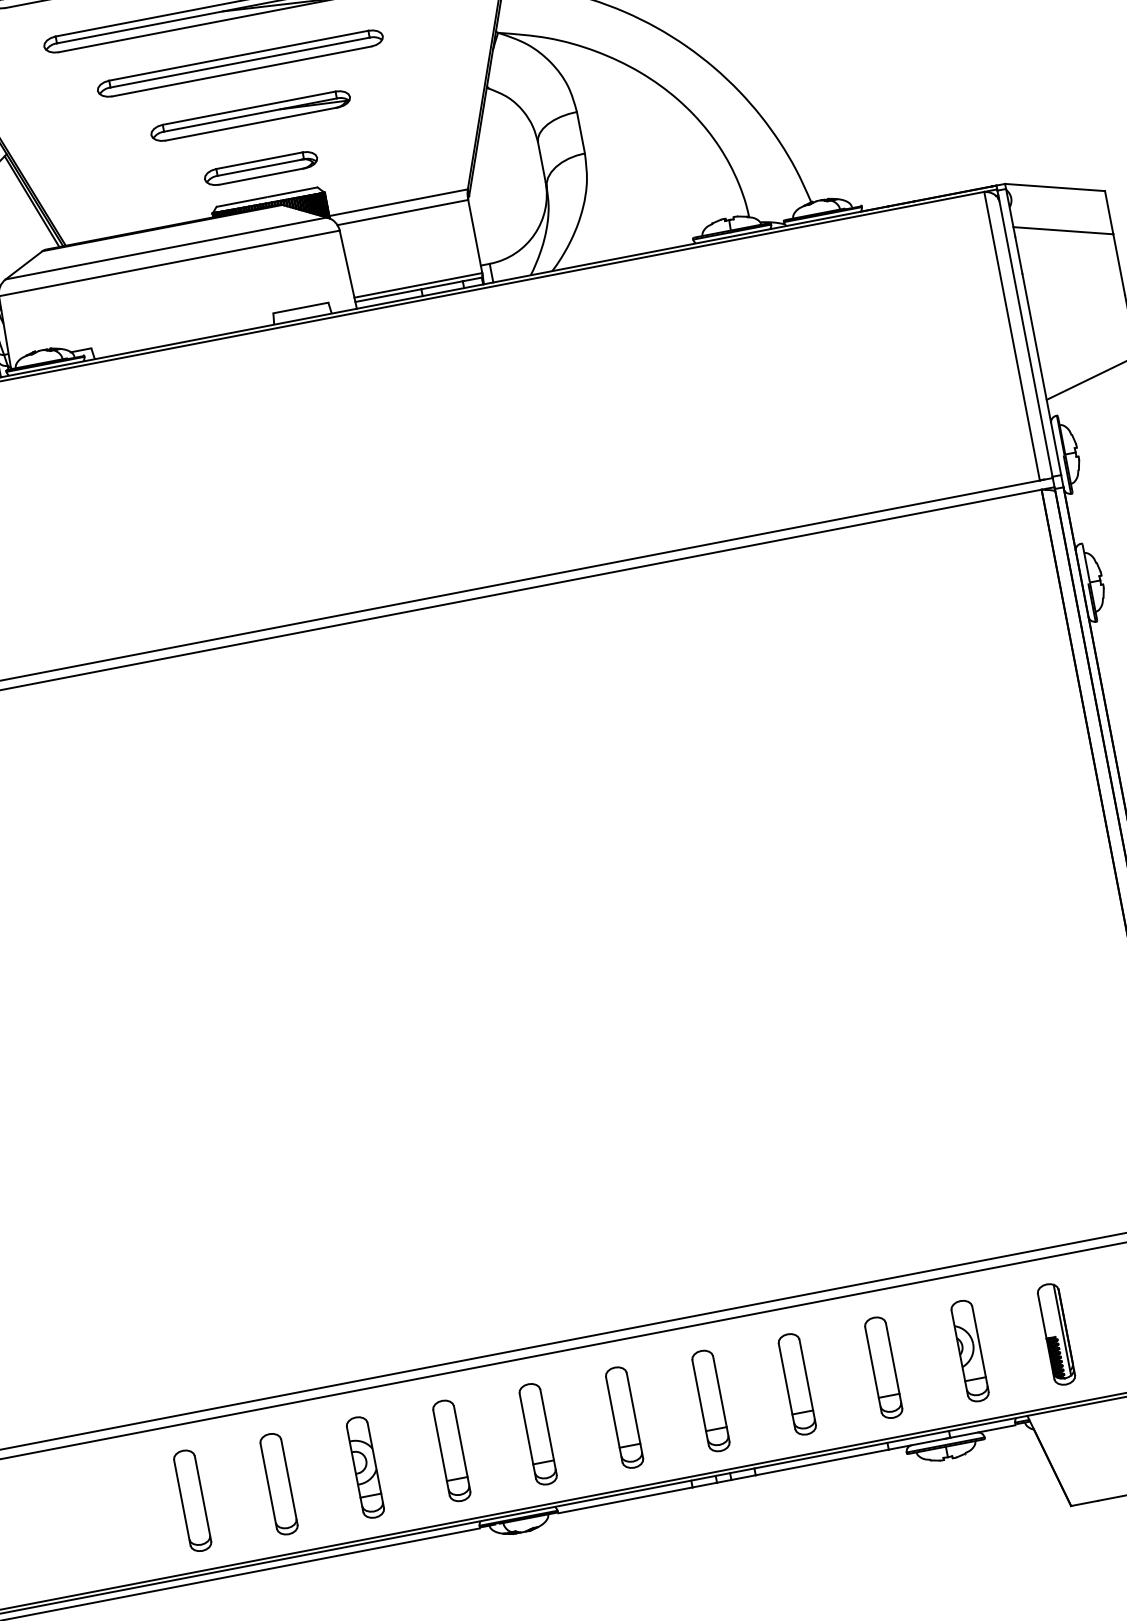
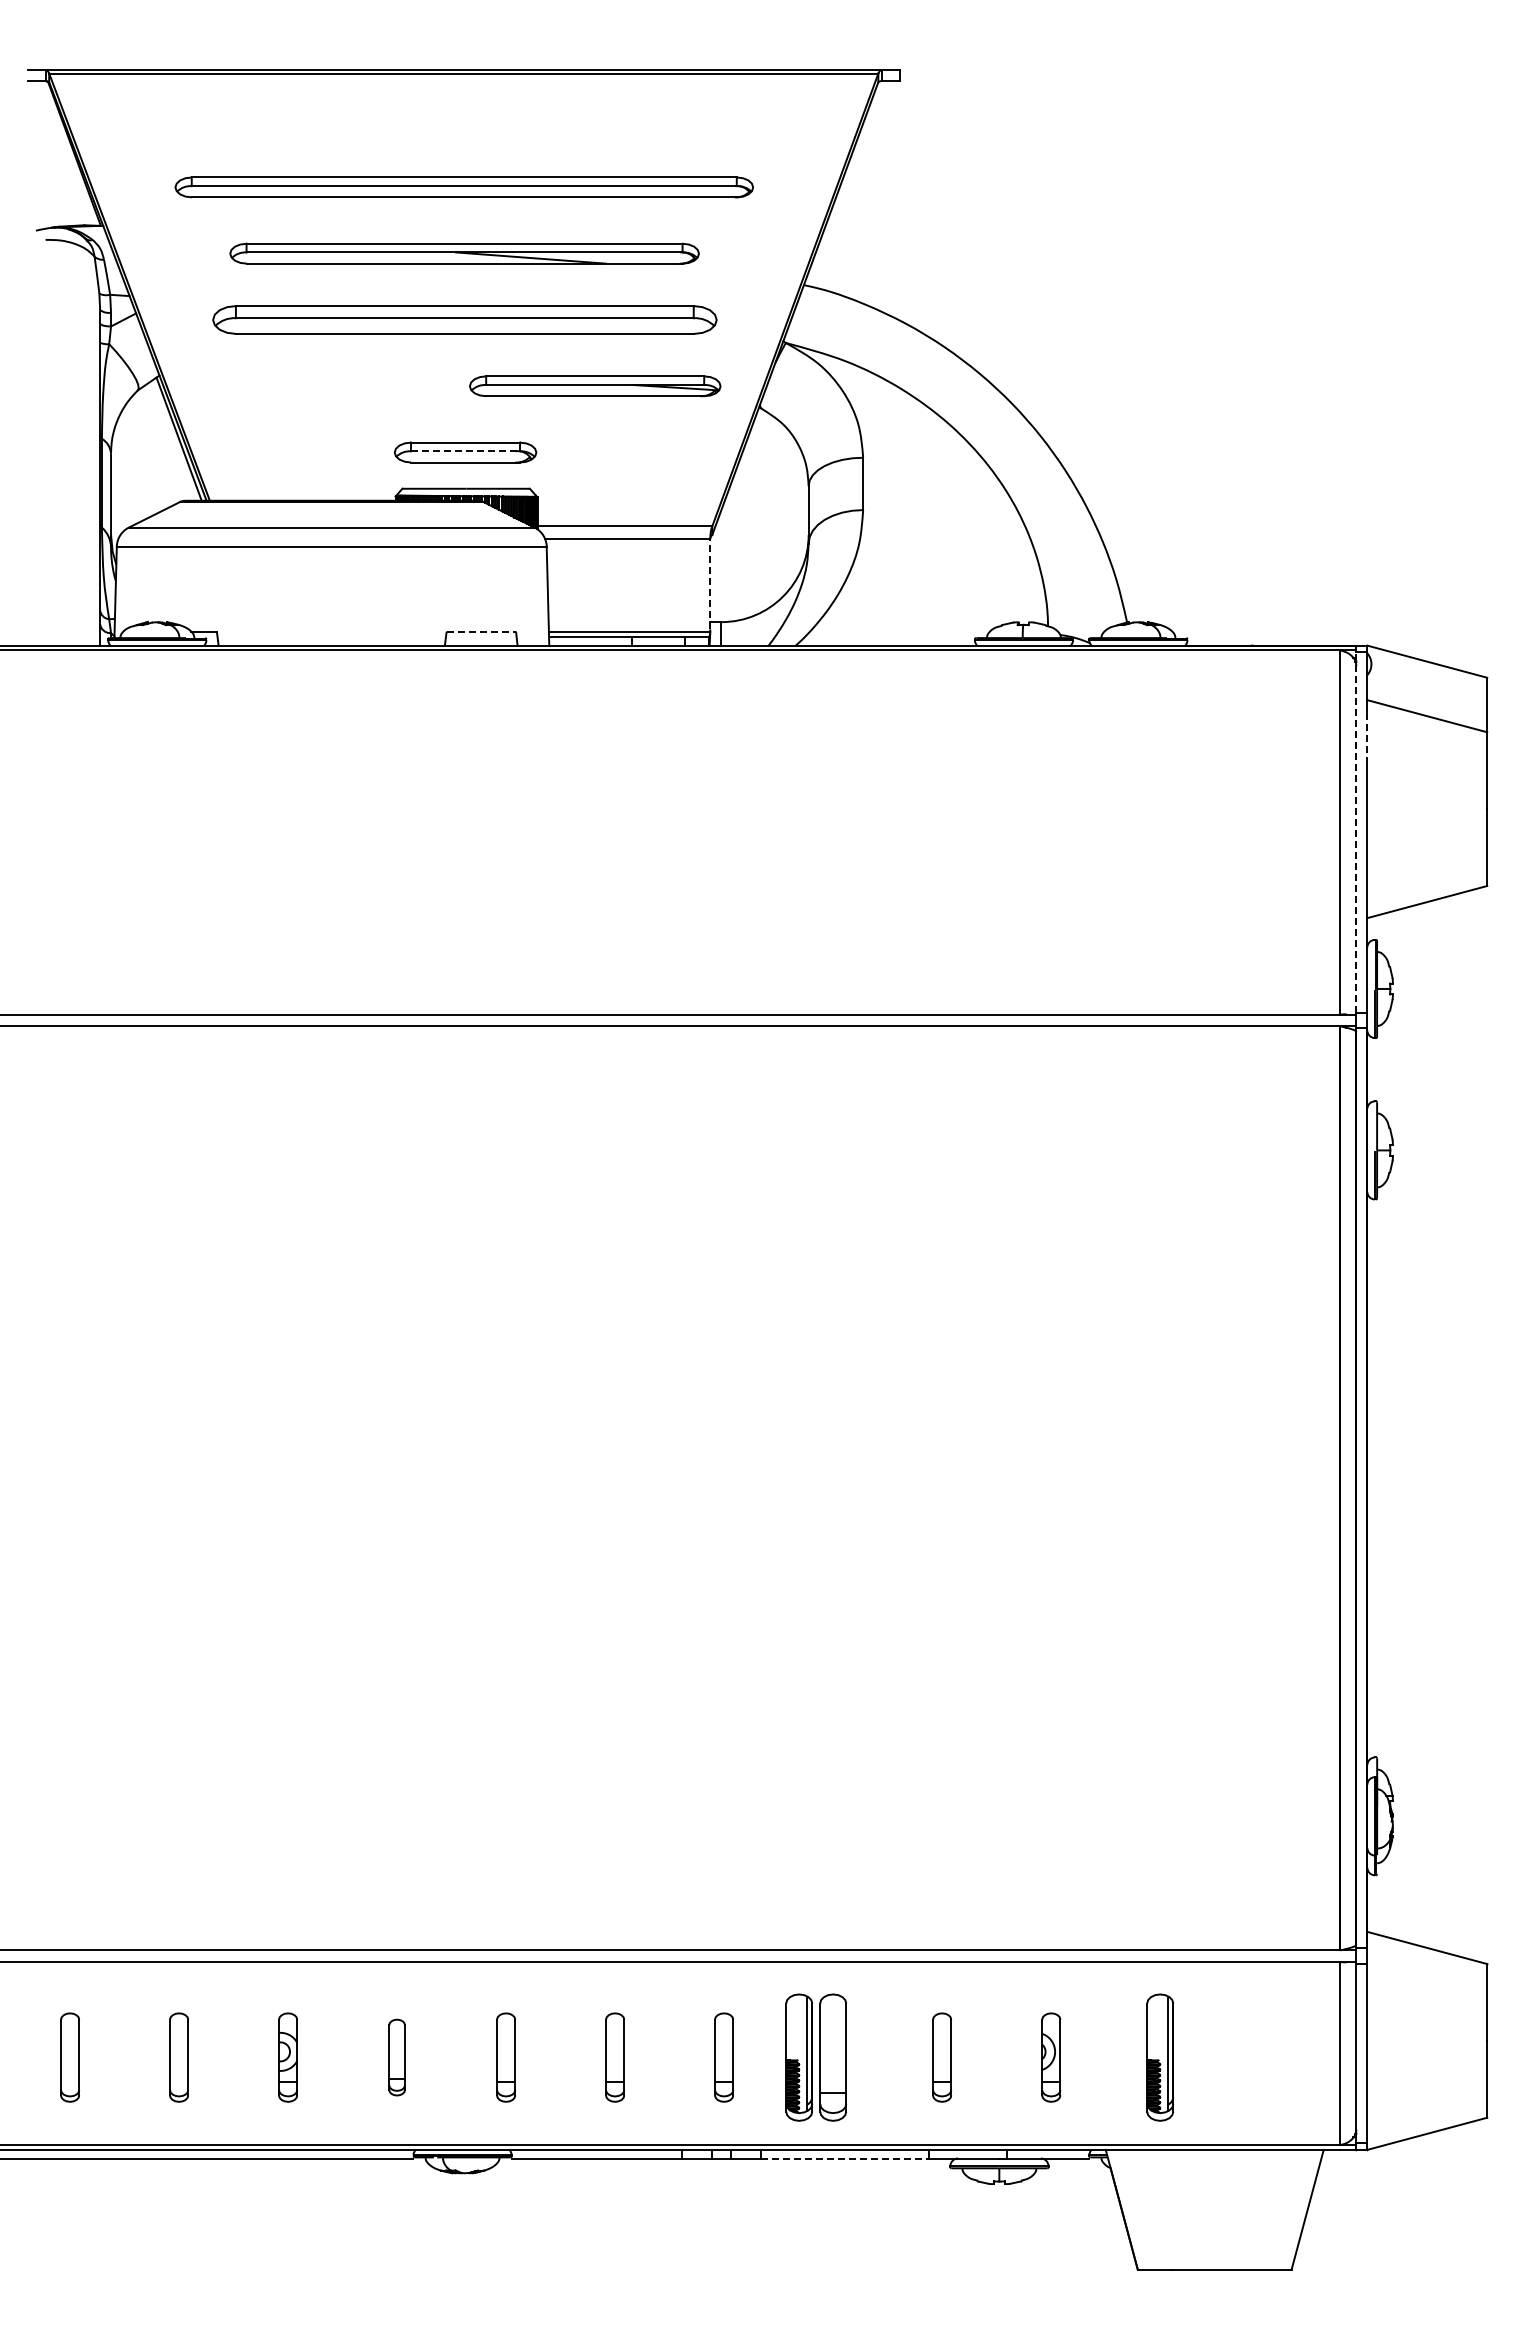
part: (239, 63) -> (464, 319), size x1.4
part: (250, 116) -> (595, 386), moved
line: (260, 167) -> (465, 451), solid -> dashed
line: (475, 234) -> (710, 583), solid -> dashed
line: (1019, 255) -> (1367, 736), solid -> dashed
line: (301, 307) -> (481, 631), solid -> dashed
line: (1025, 333) -> (1356, 832), solid -> dashed
part: (970, 1350) -> (1051, 2057), size x0.7
part: (883, 1367) -> (941, 2057), size x0.7
part: (770, 1389) -> (799, 2057), added
part: (710, 1401) -> (723, 2057), size x0.7
part: (624, 1417) -> (614, 2057), size x0.7
part: (537, 1434) -> (505, 2057), size x0.7
part: (451, 1450) -> (396, 2057), size x0.6
line: (822, 1462) -> (845, 2158), solid -> dashed
part: (364, 1467) -> (287, 2057), size x0.7
part: (278, 1484) -> (178, 2057), size x0.7
part: (192, 1500) -> (69, 2057), size x0.7

